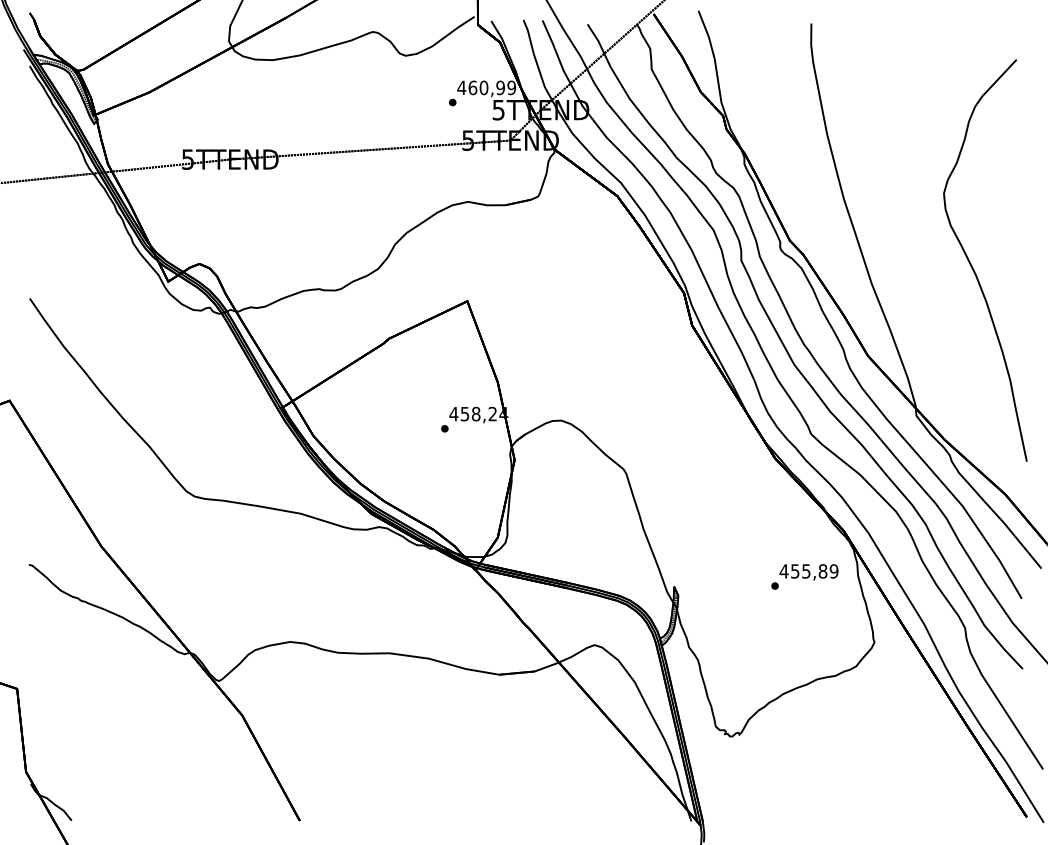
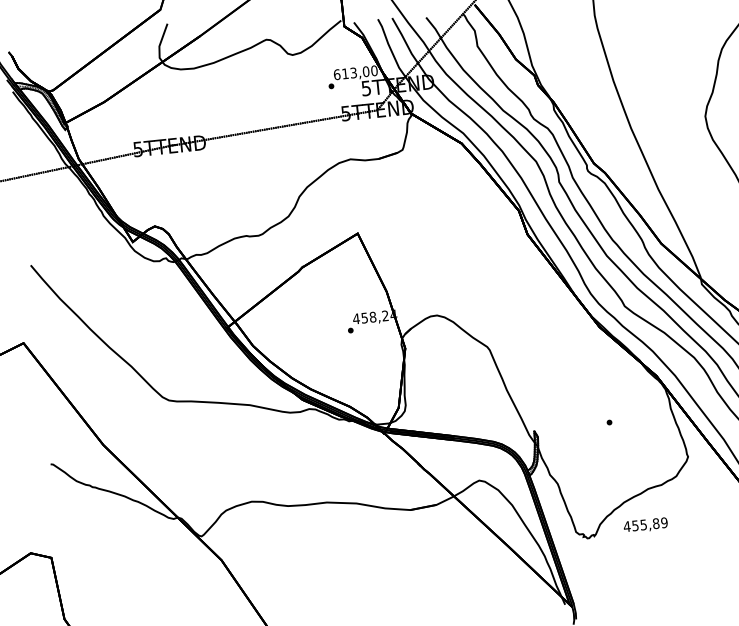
text: (486, 87) -> (355, 72), 460,99 -> 613,00
text: (808, 572) -> (645, 525), moved

